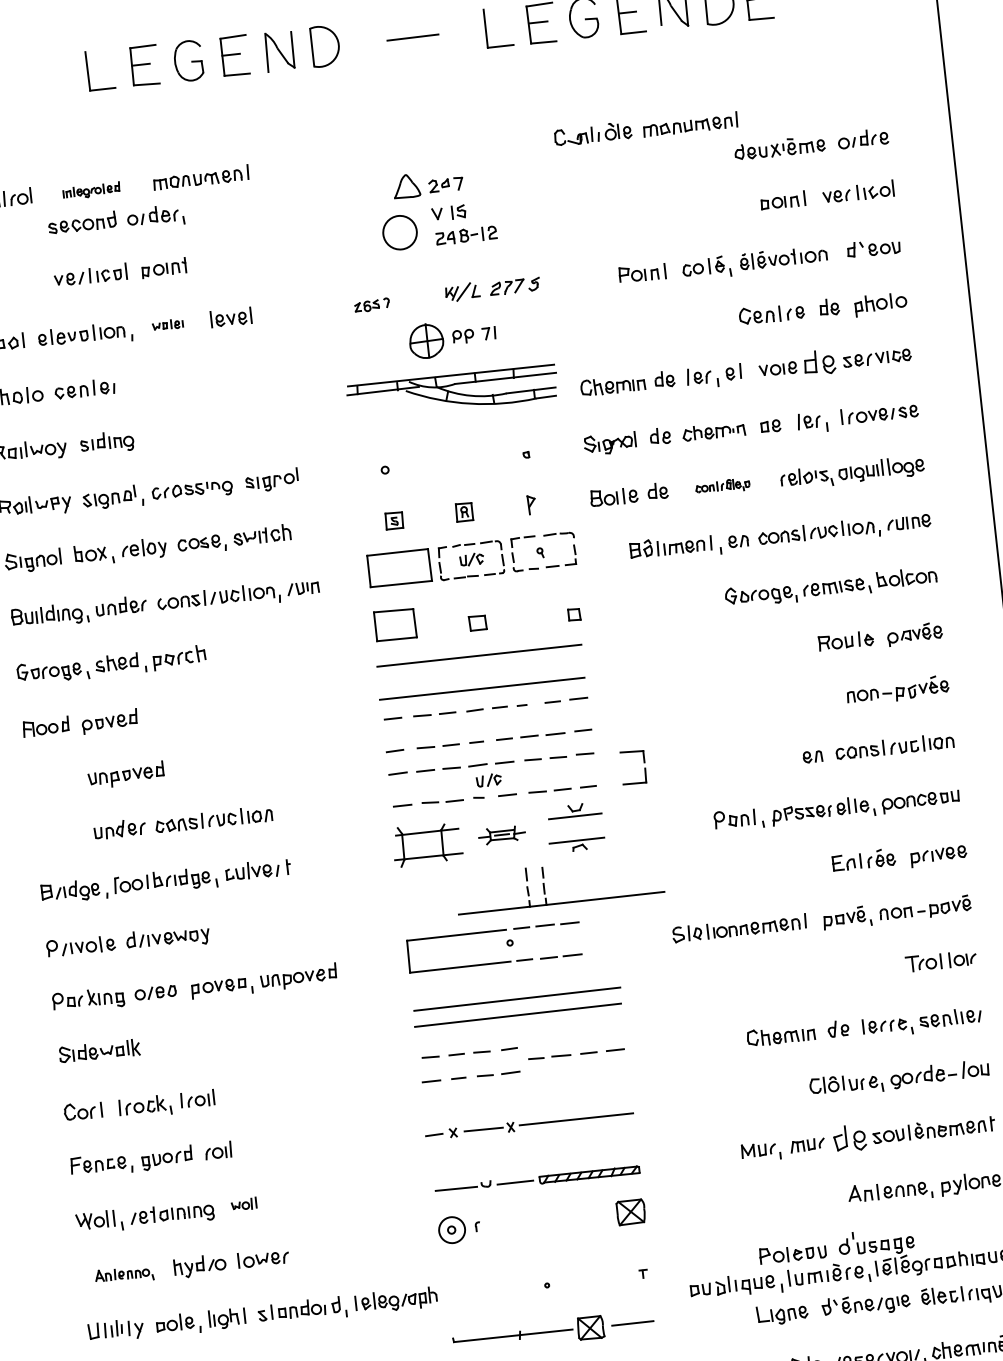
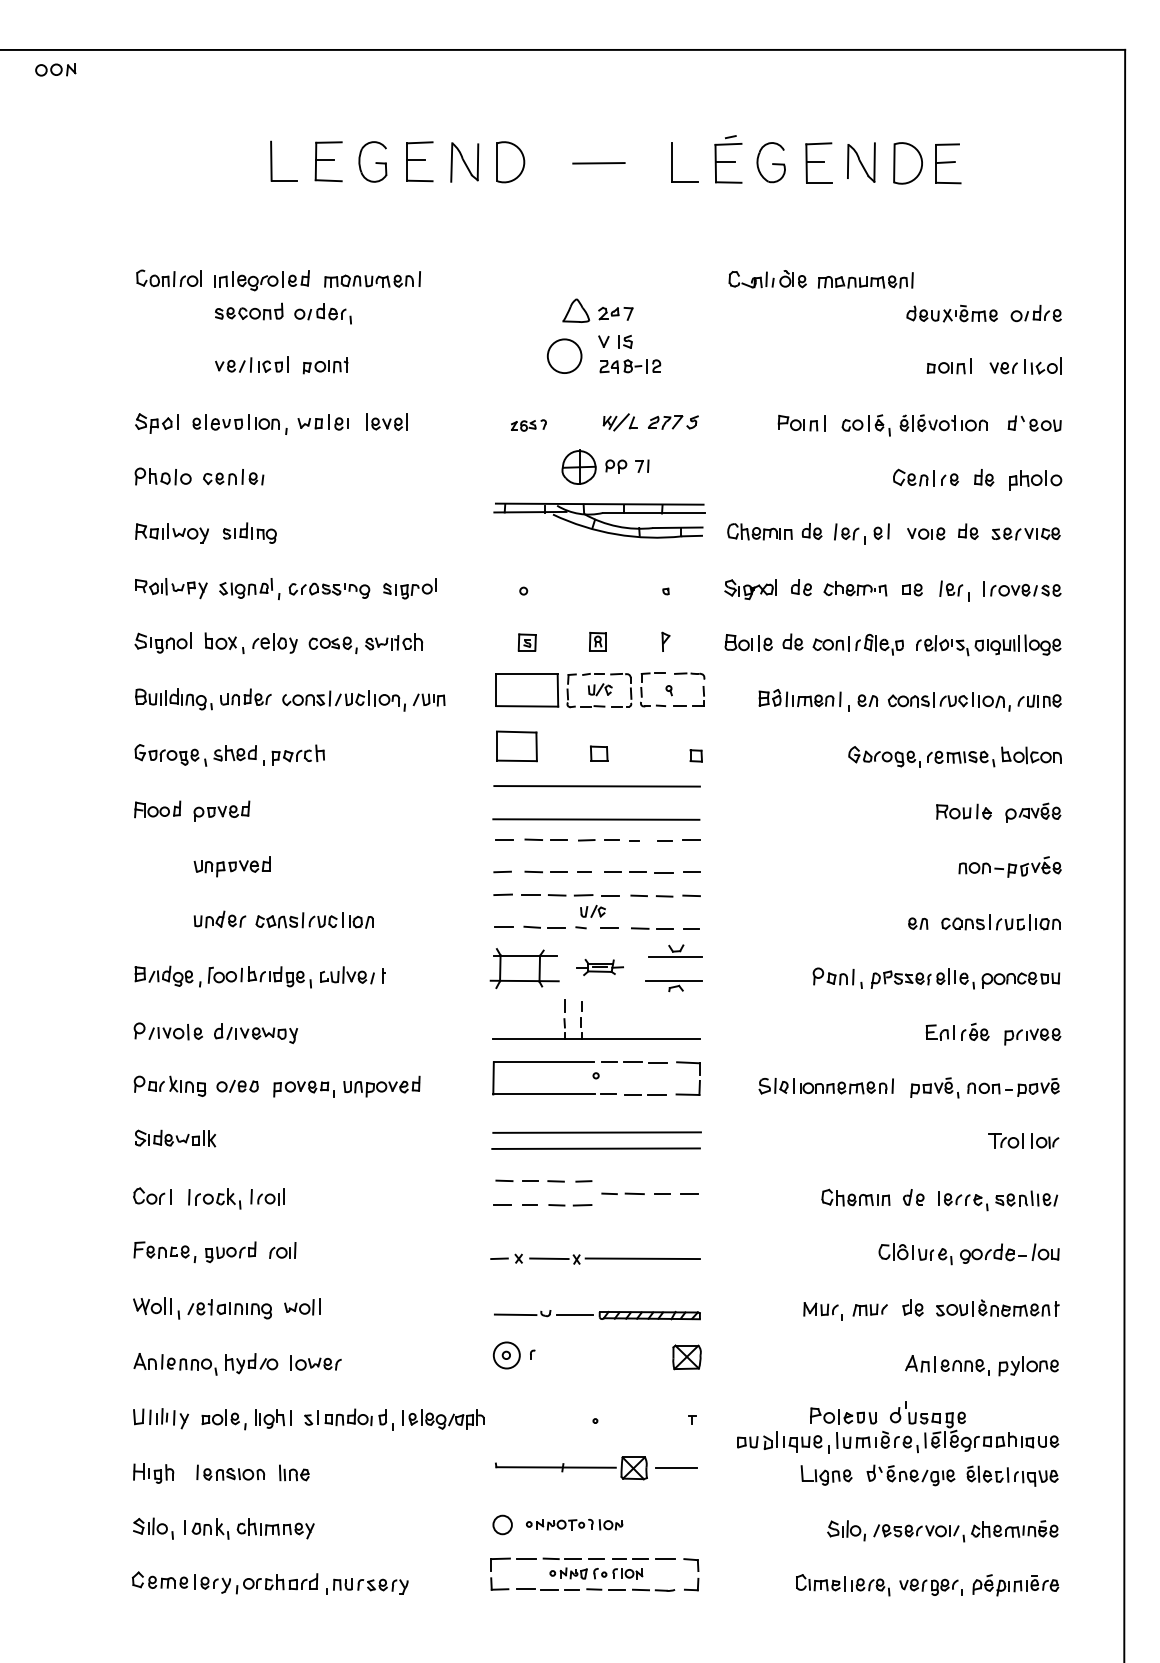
part: (91, 190) -> (261, 280), size x1.67
part: (167, 324) -> (322, 422), size x1.67
part: (819, 362) -> (968, 531), size x0.62
part: (722, 486) -> (857, 644), size x1.67
part: (644, 768) -> (699, 1080), moved
part: (544, 885) -> (581, 1019), moved
part: (849, 1138) -> (912, 1307), size x0.62
part: (244, 1203) -> (302, 1306), size x1.43
part: (124, 1275) -> (175, 1364), size x1.43

